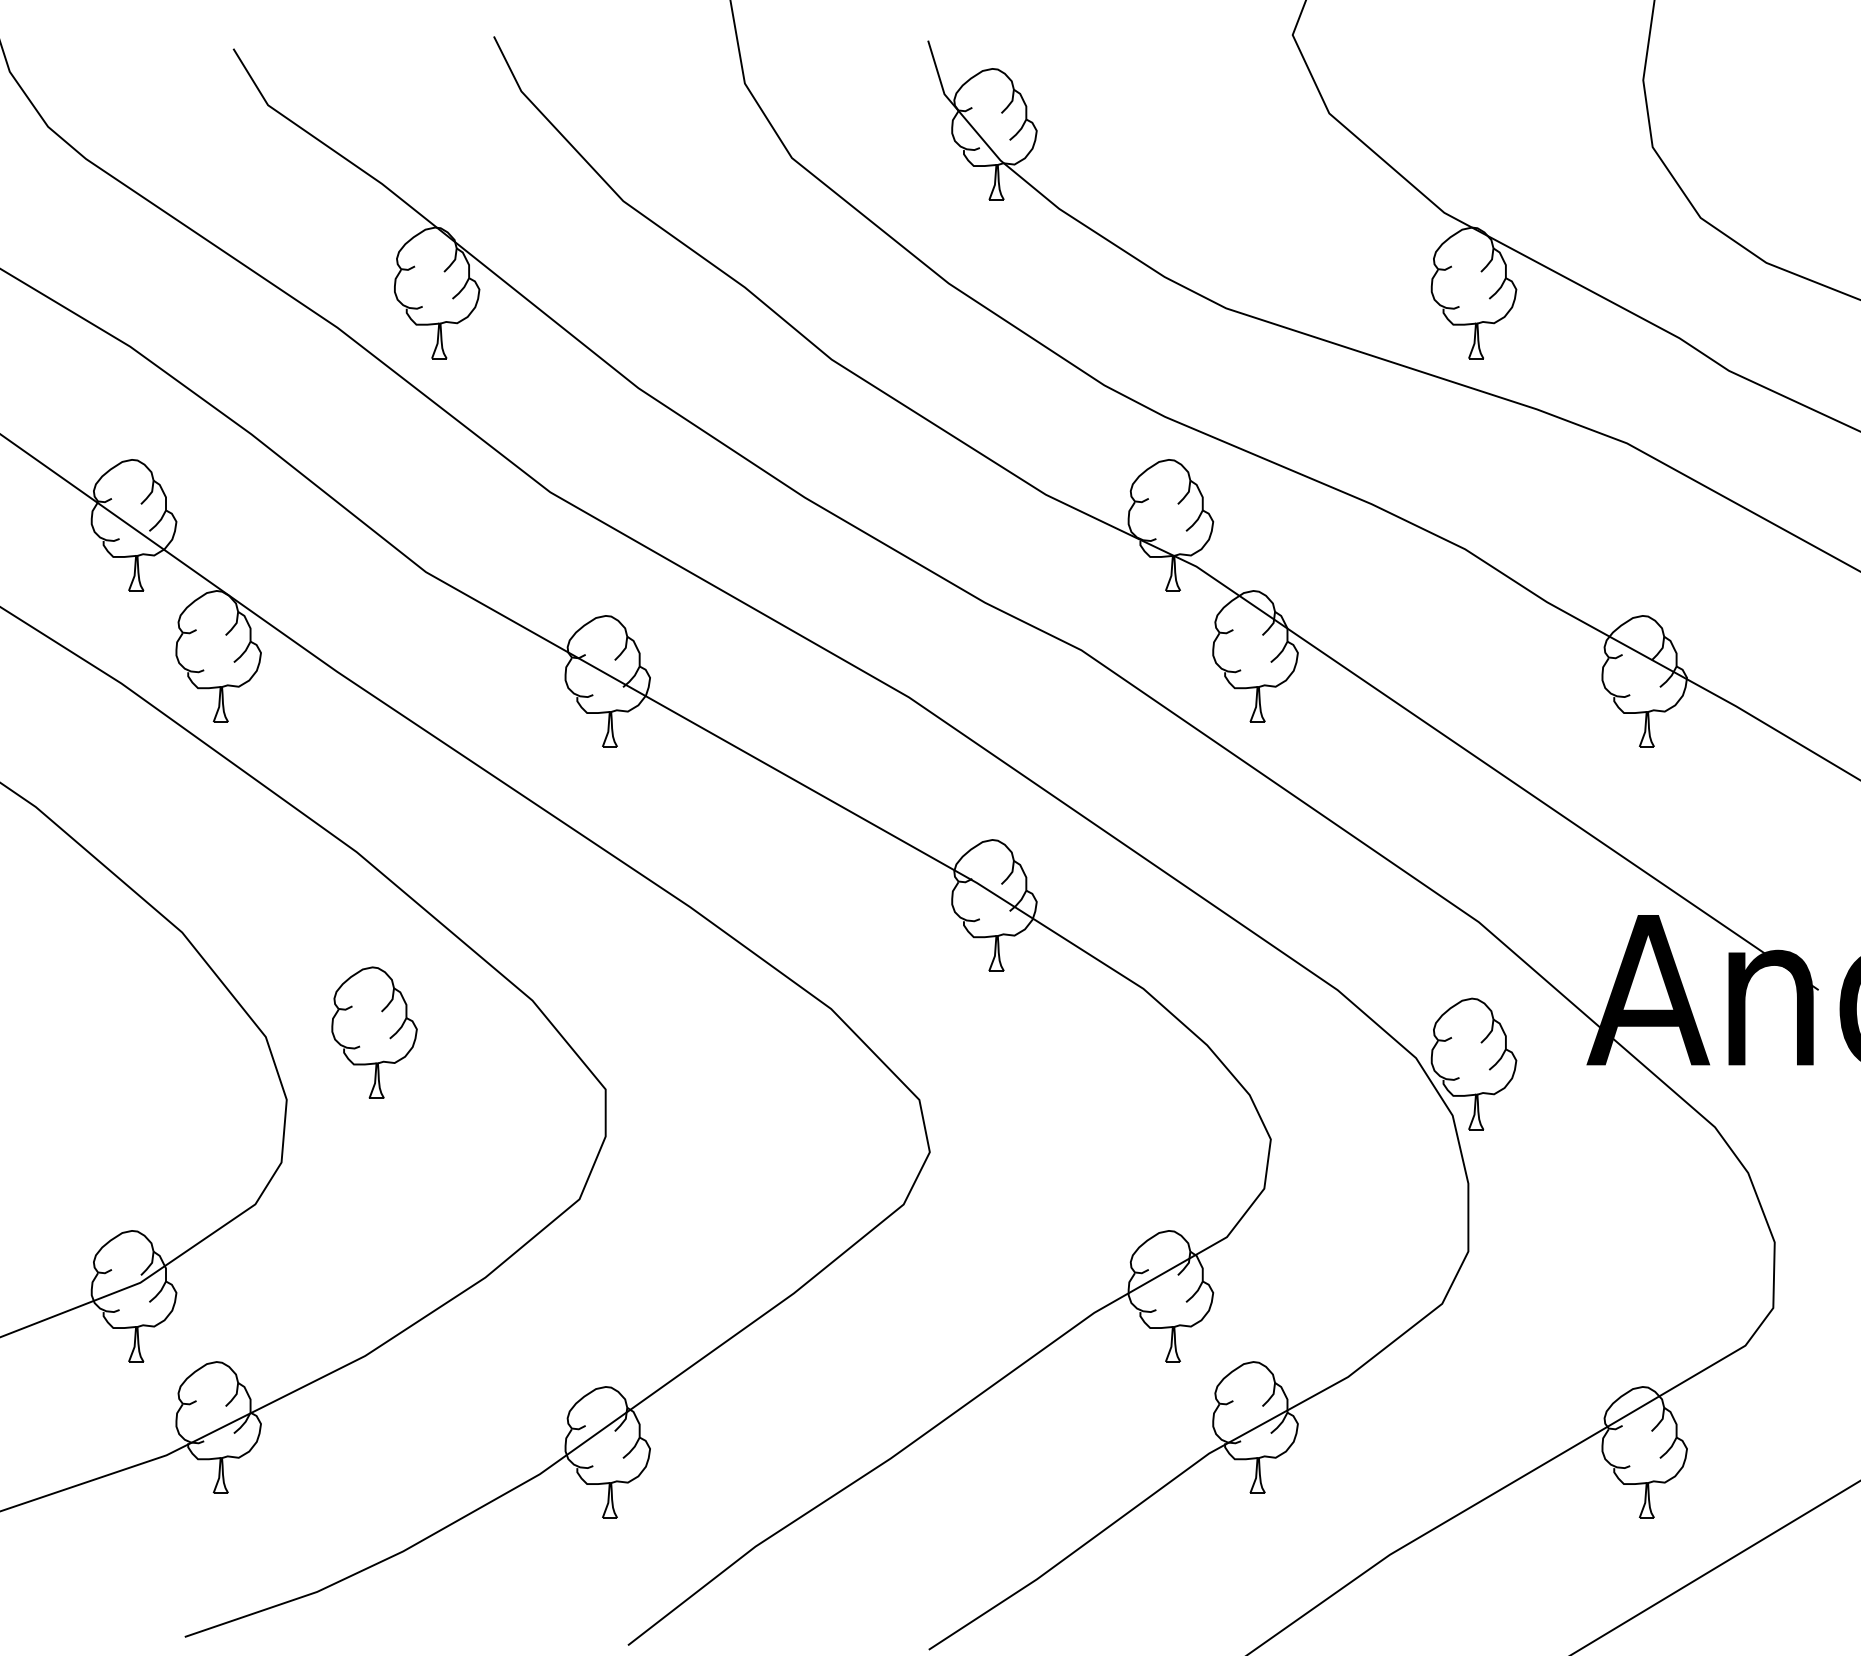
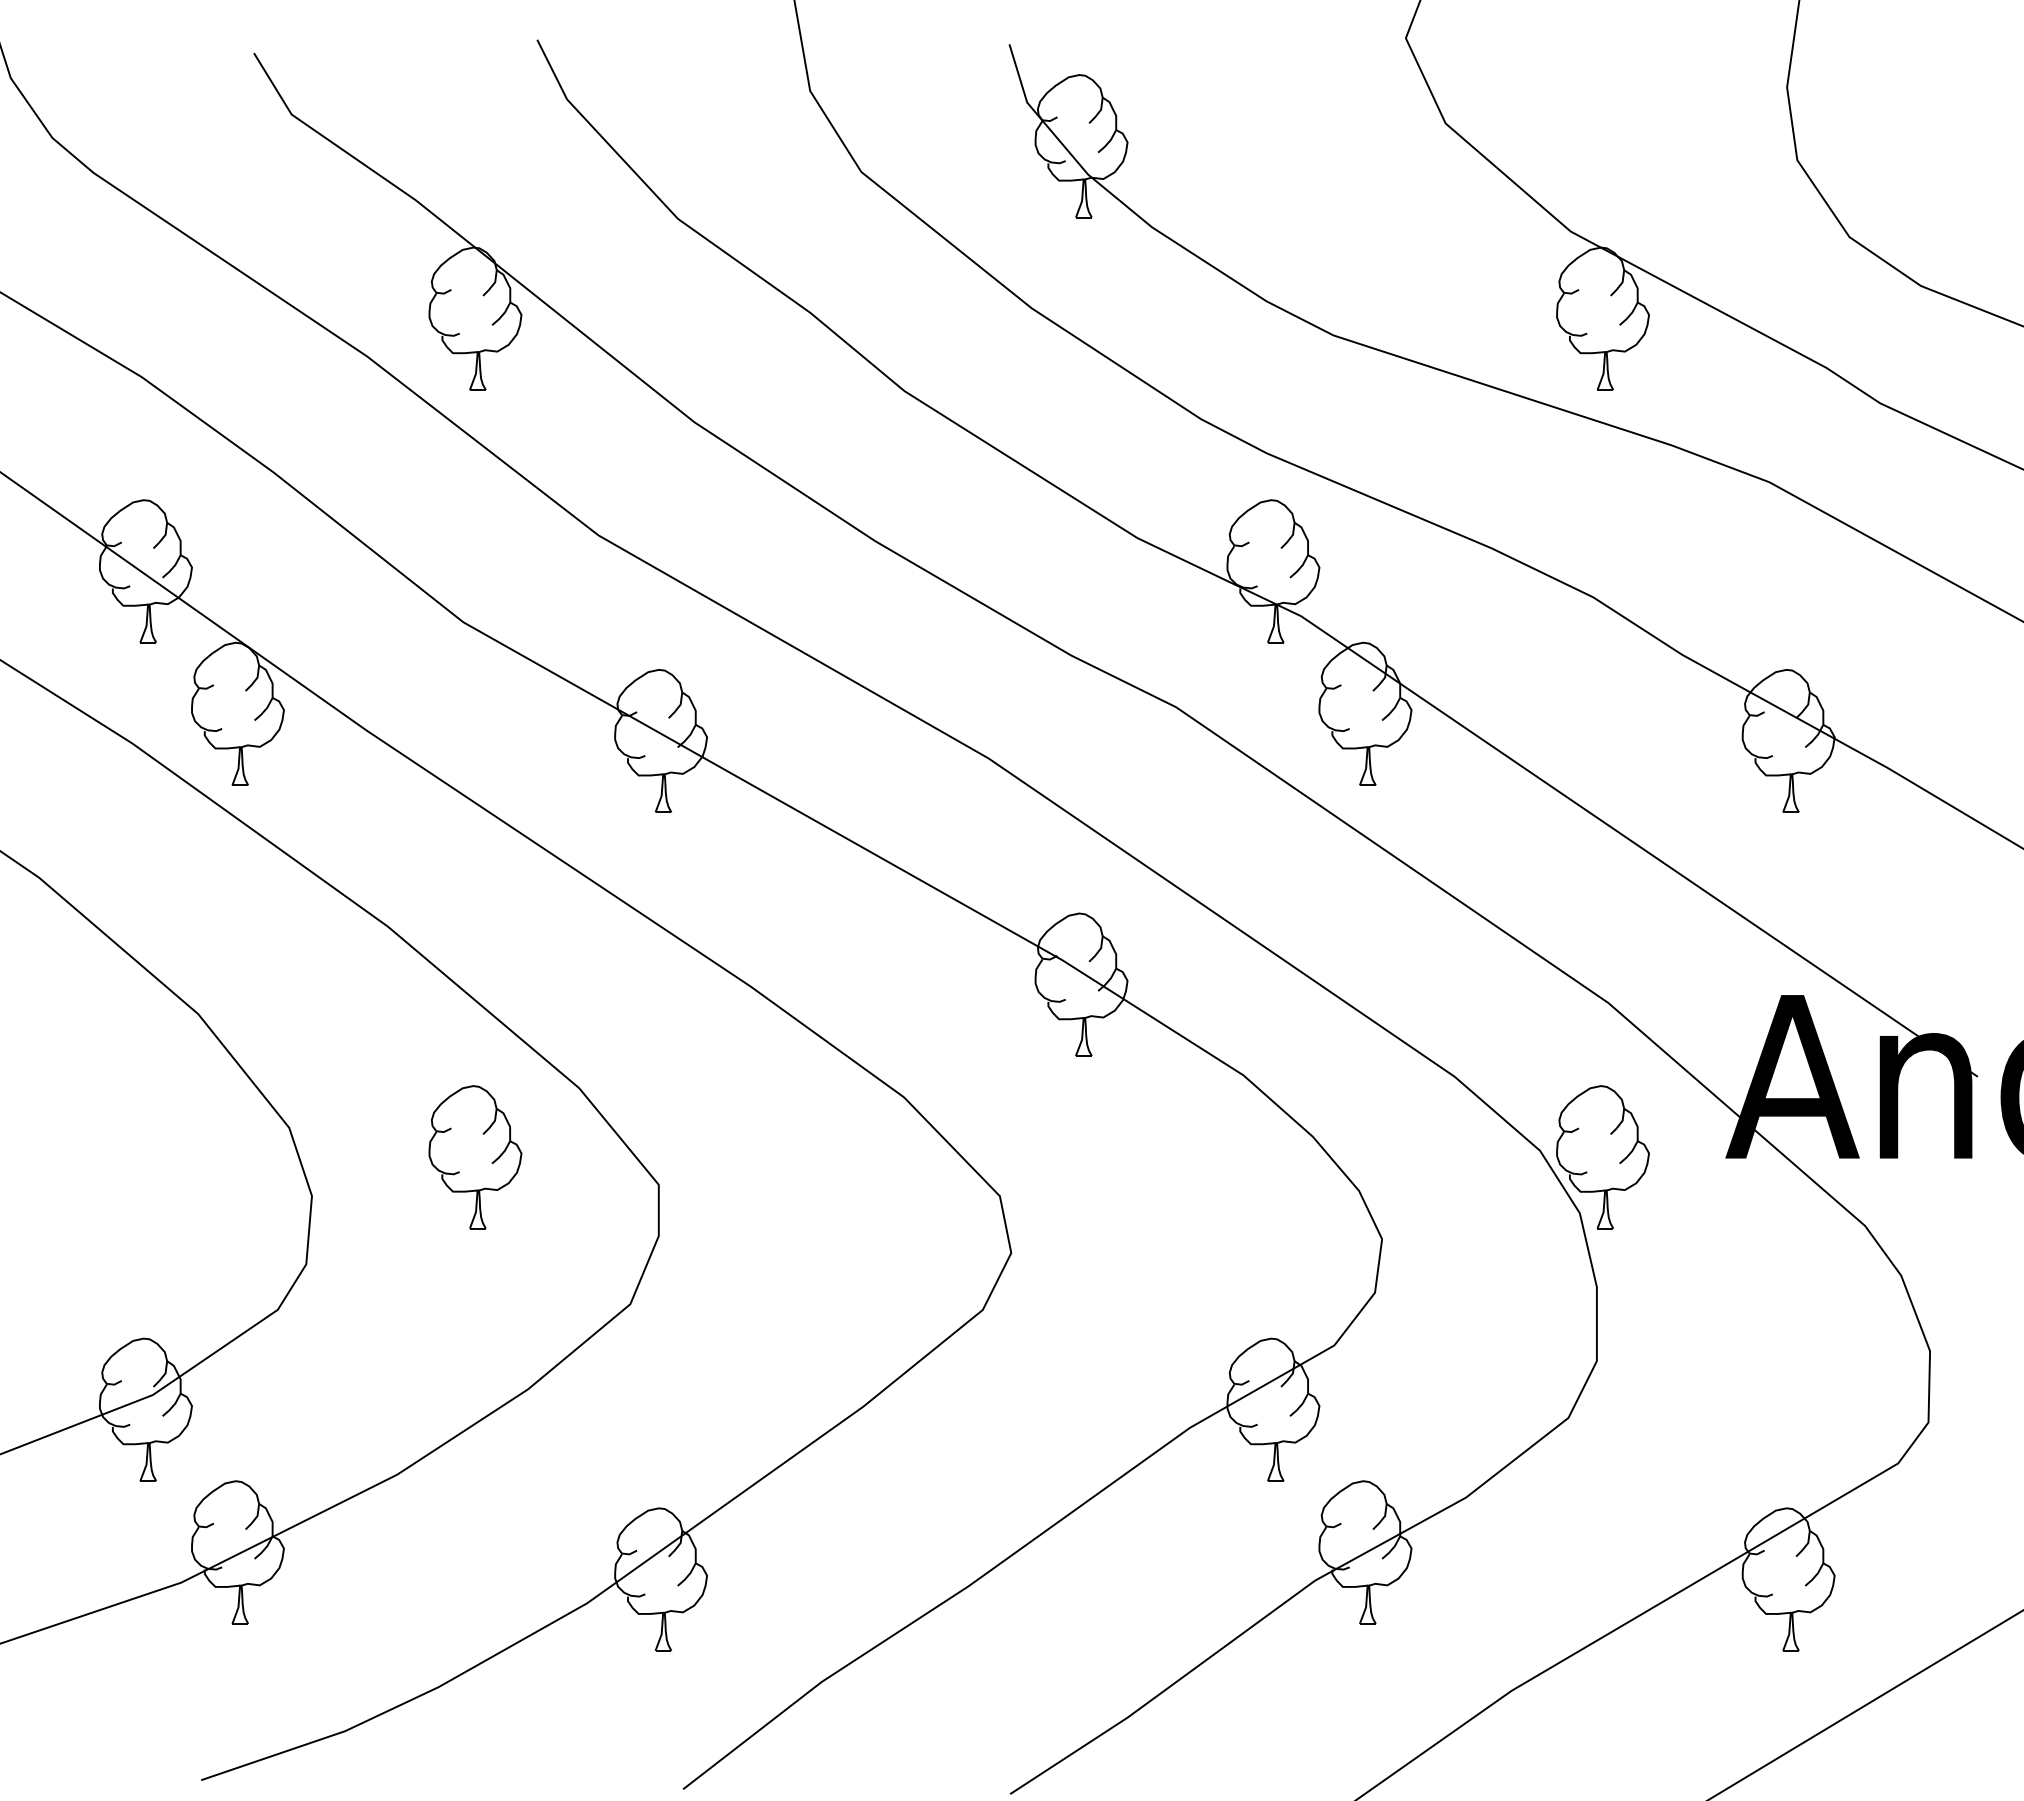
part: (374, 1033) -> (475, 1157), moved

